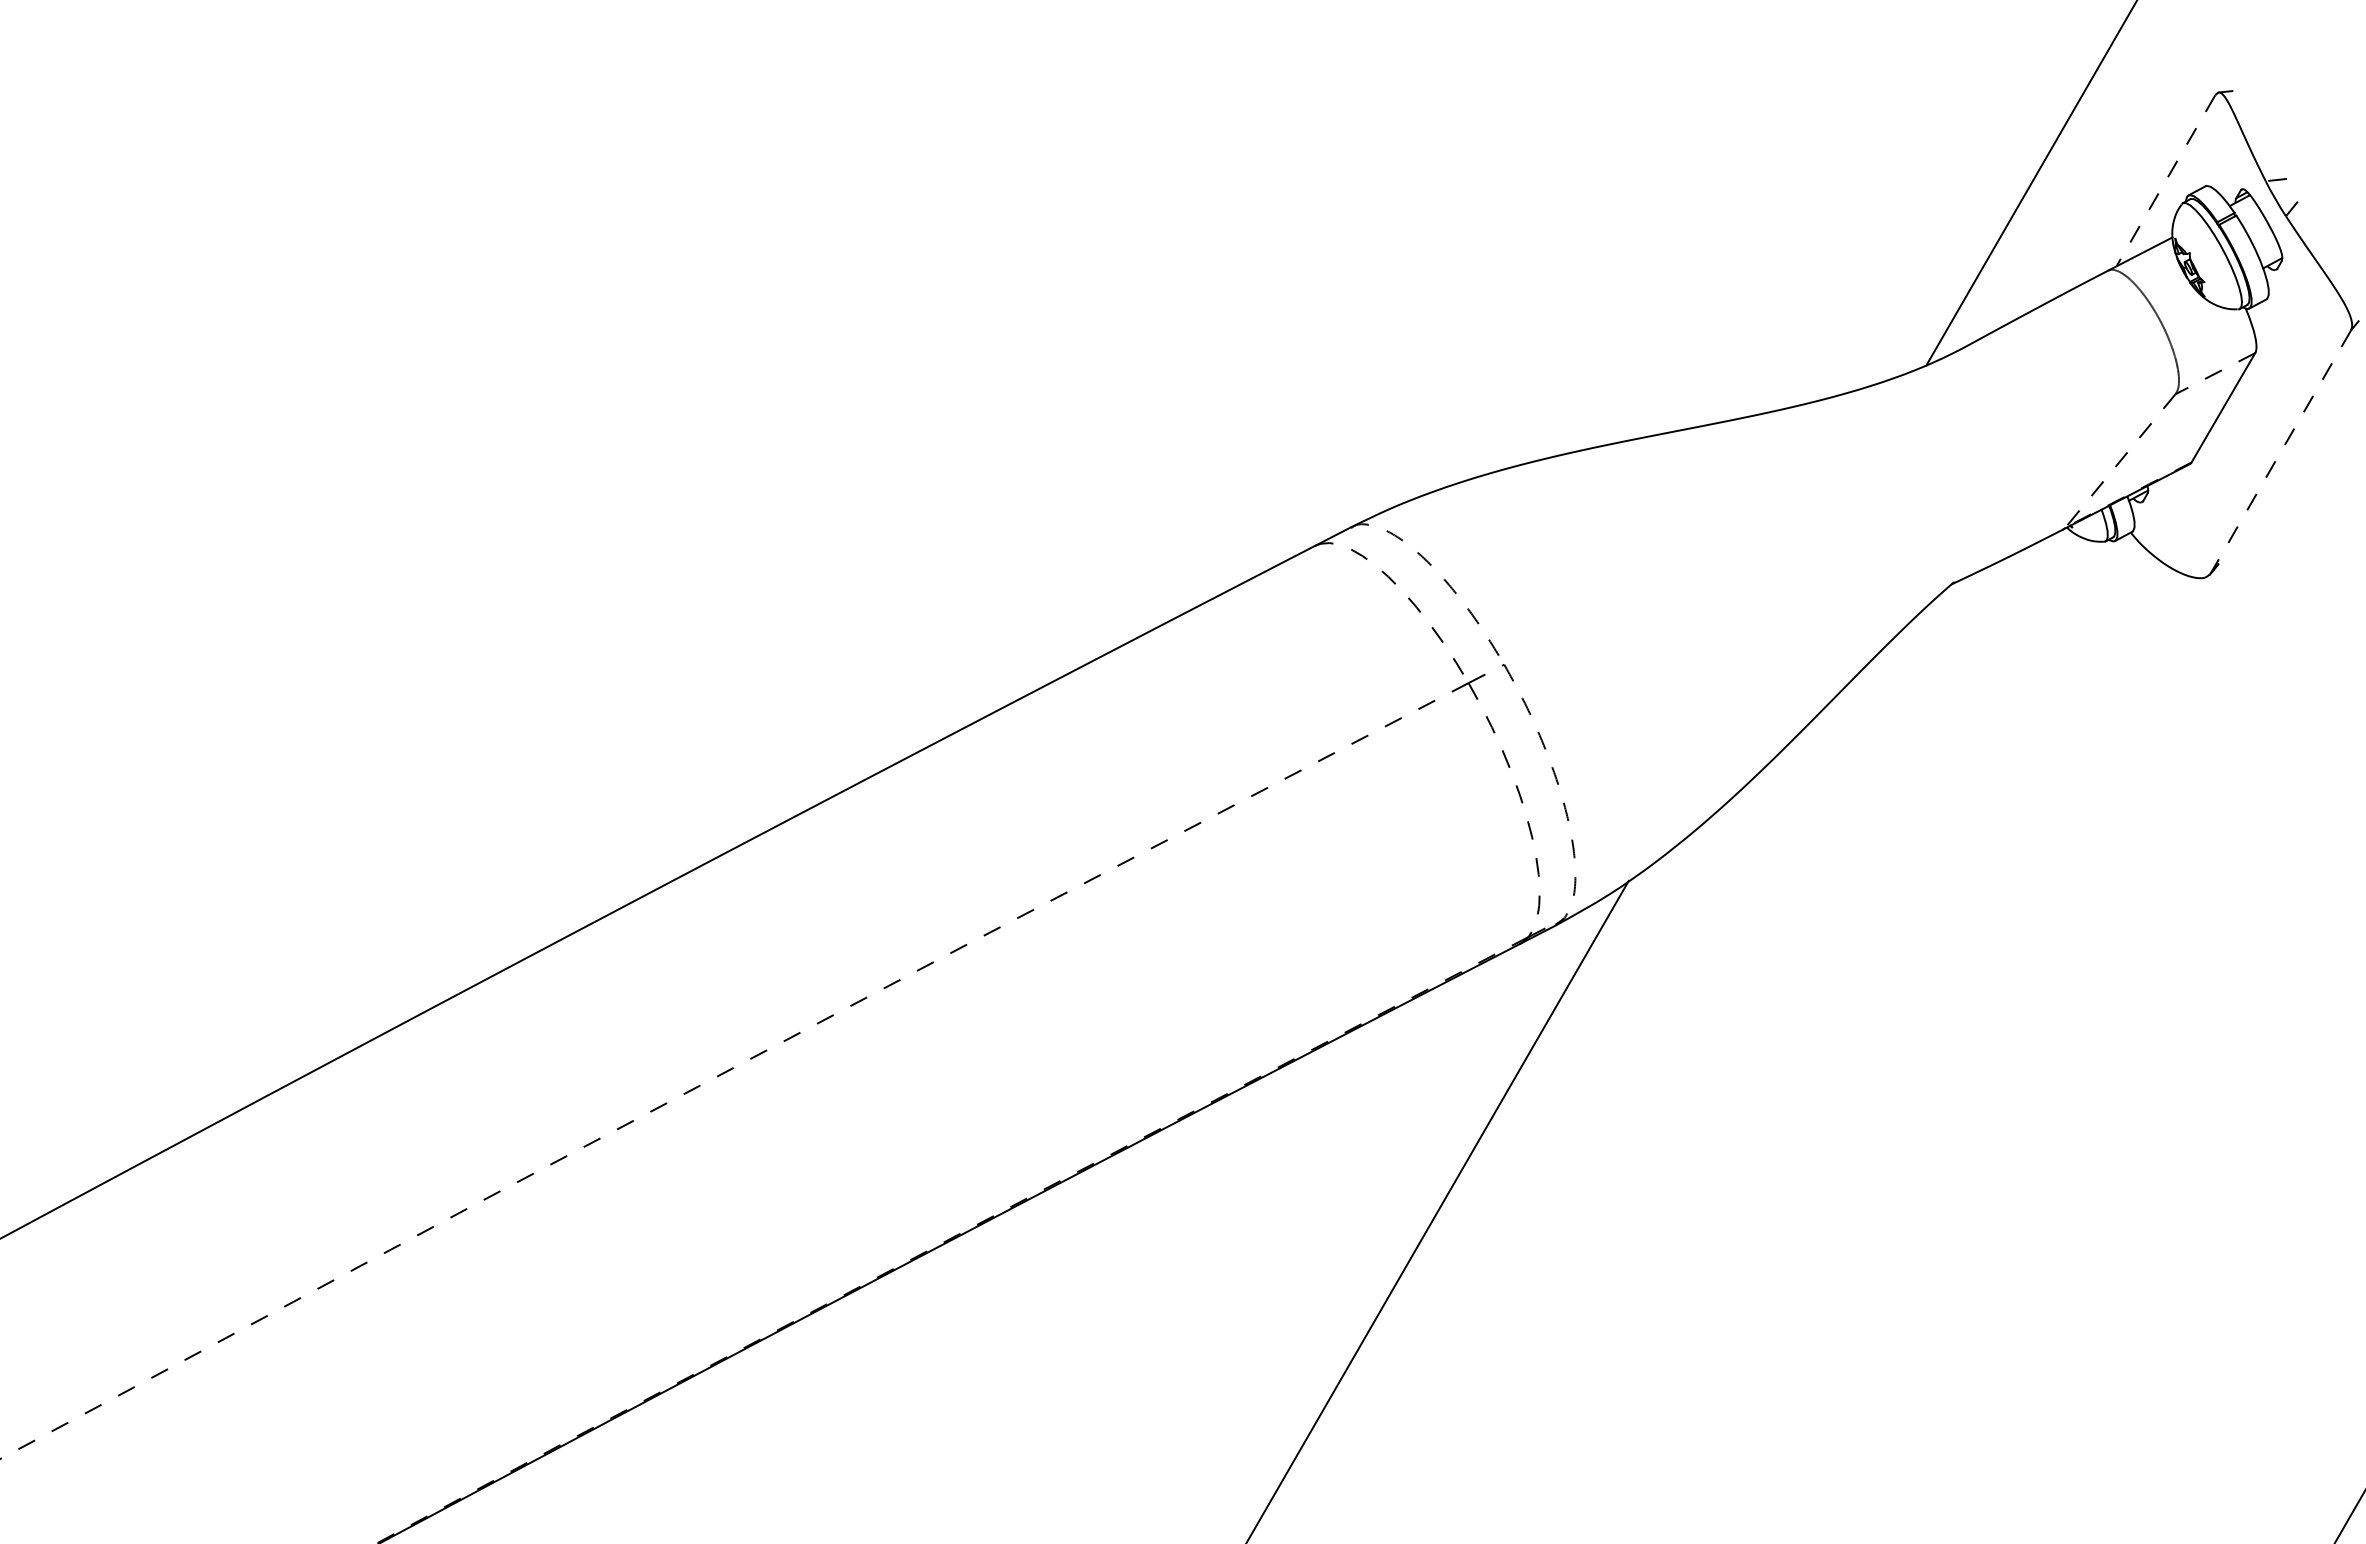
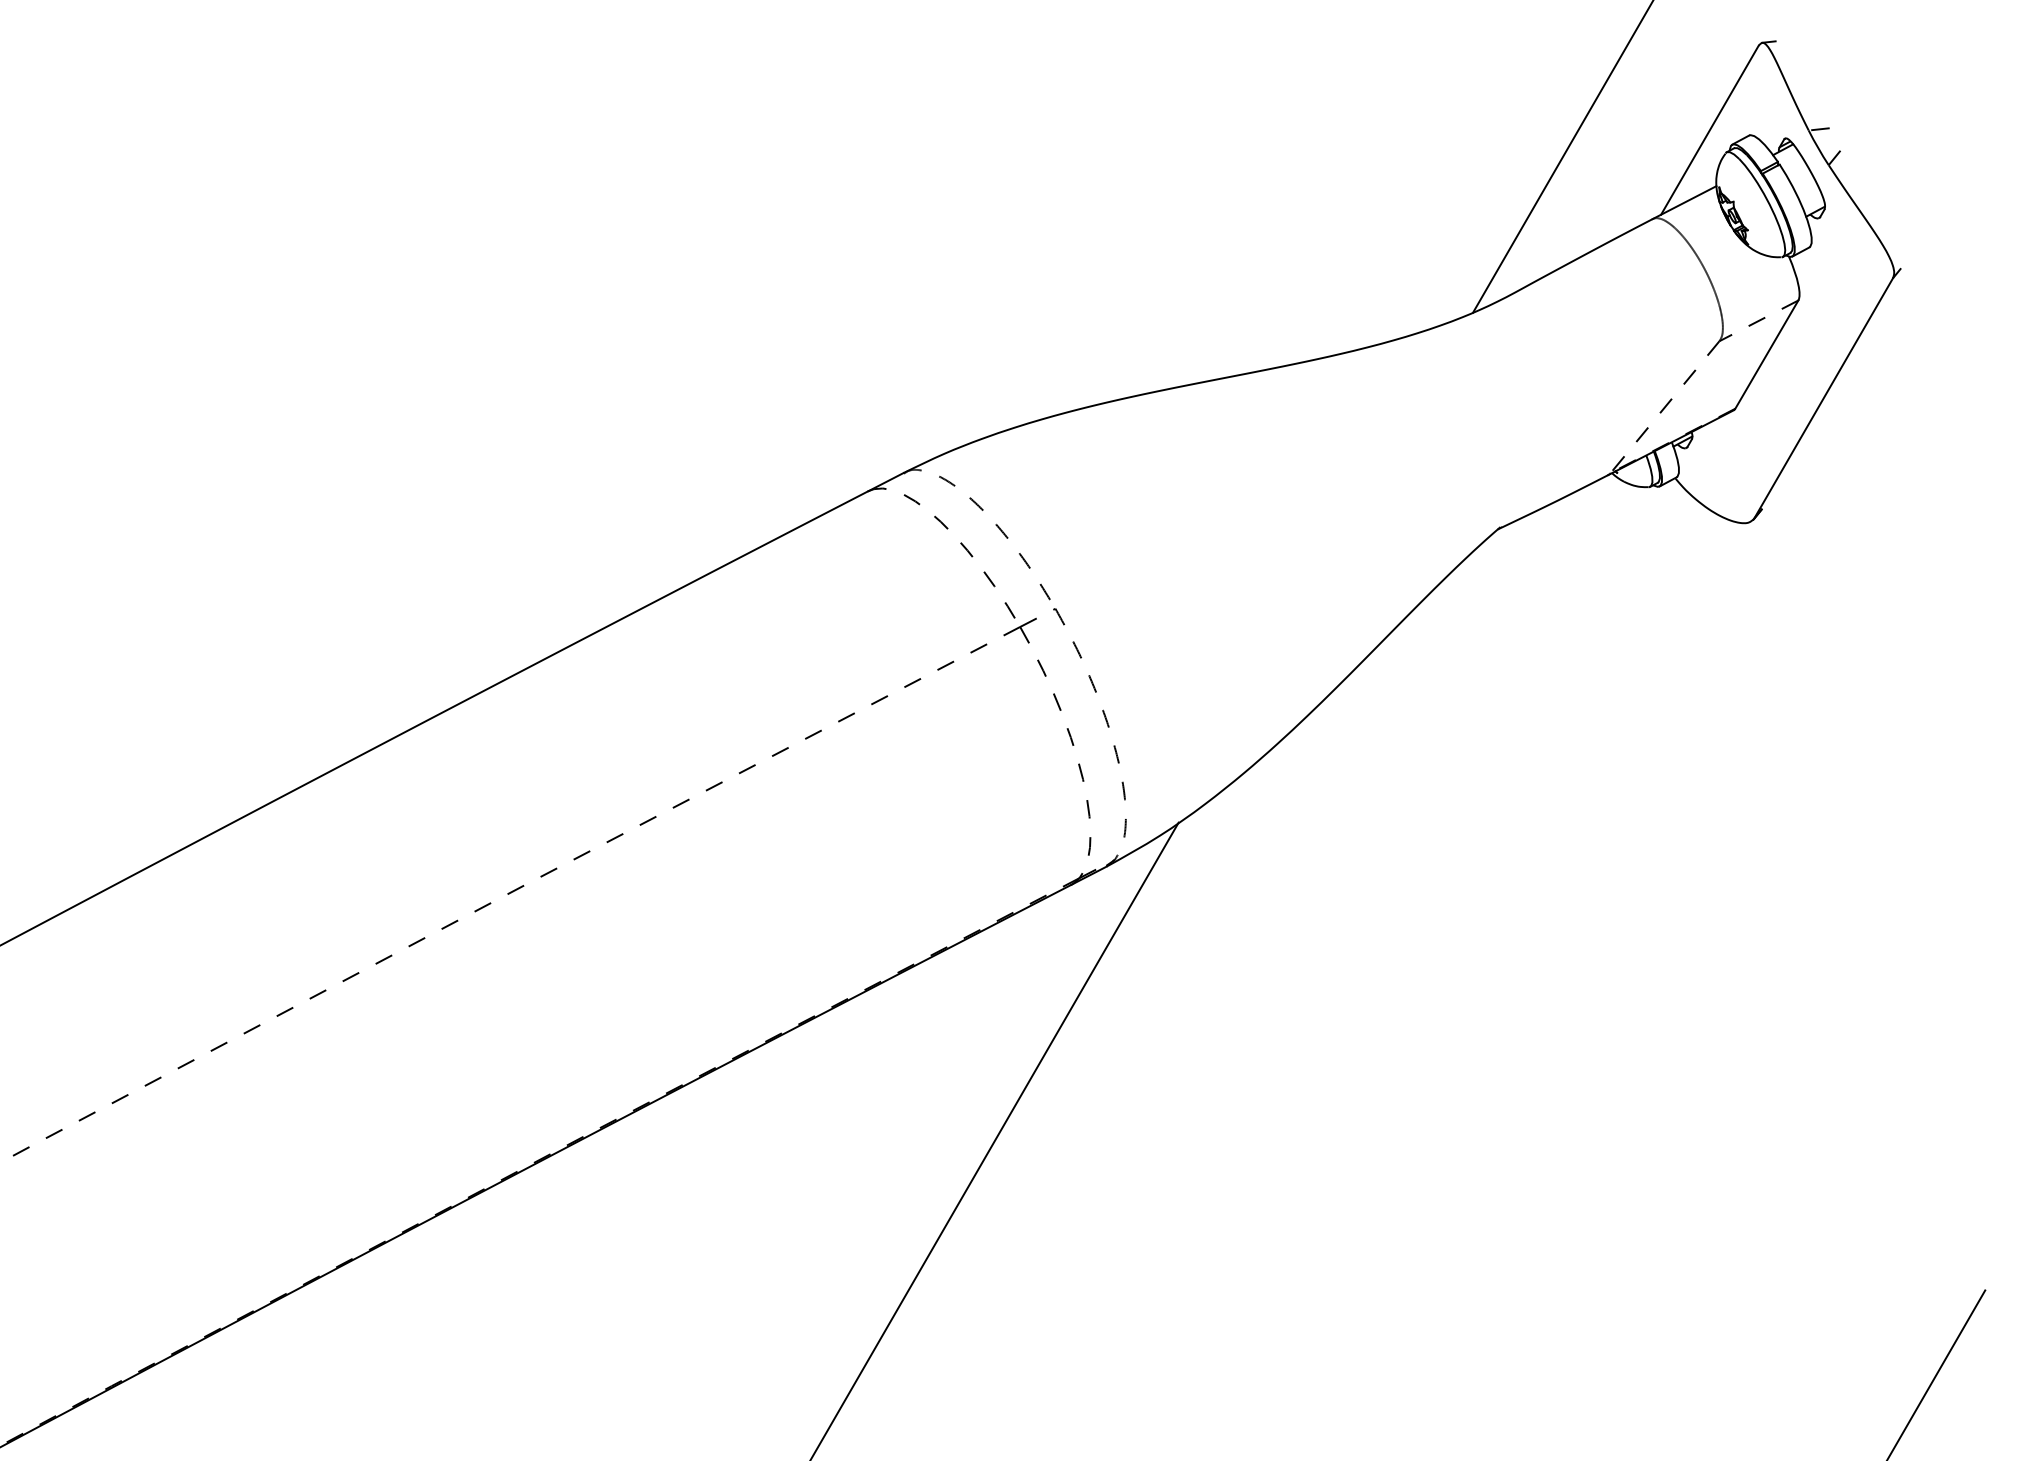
line: (2165, 180) -> (1709, 129), dashed -> solid
line: (2280, 452) -> (1823, 398), dashed -> solid

